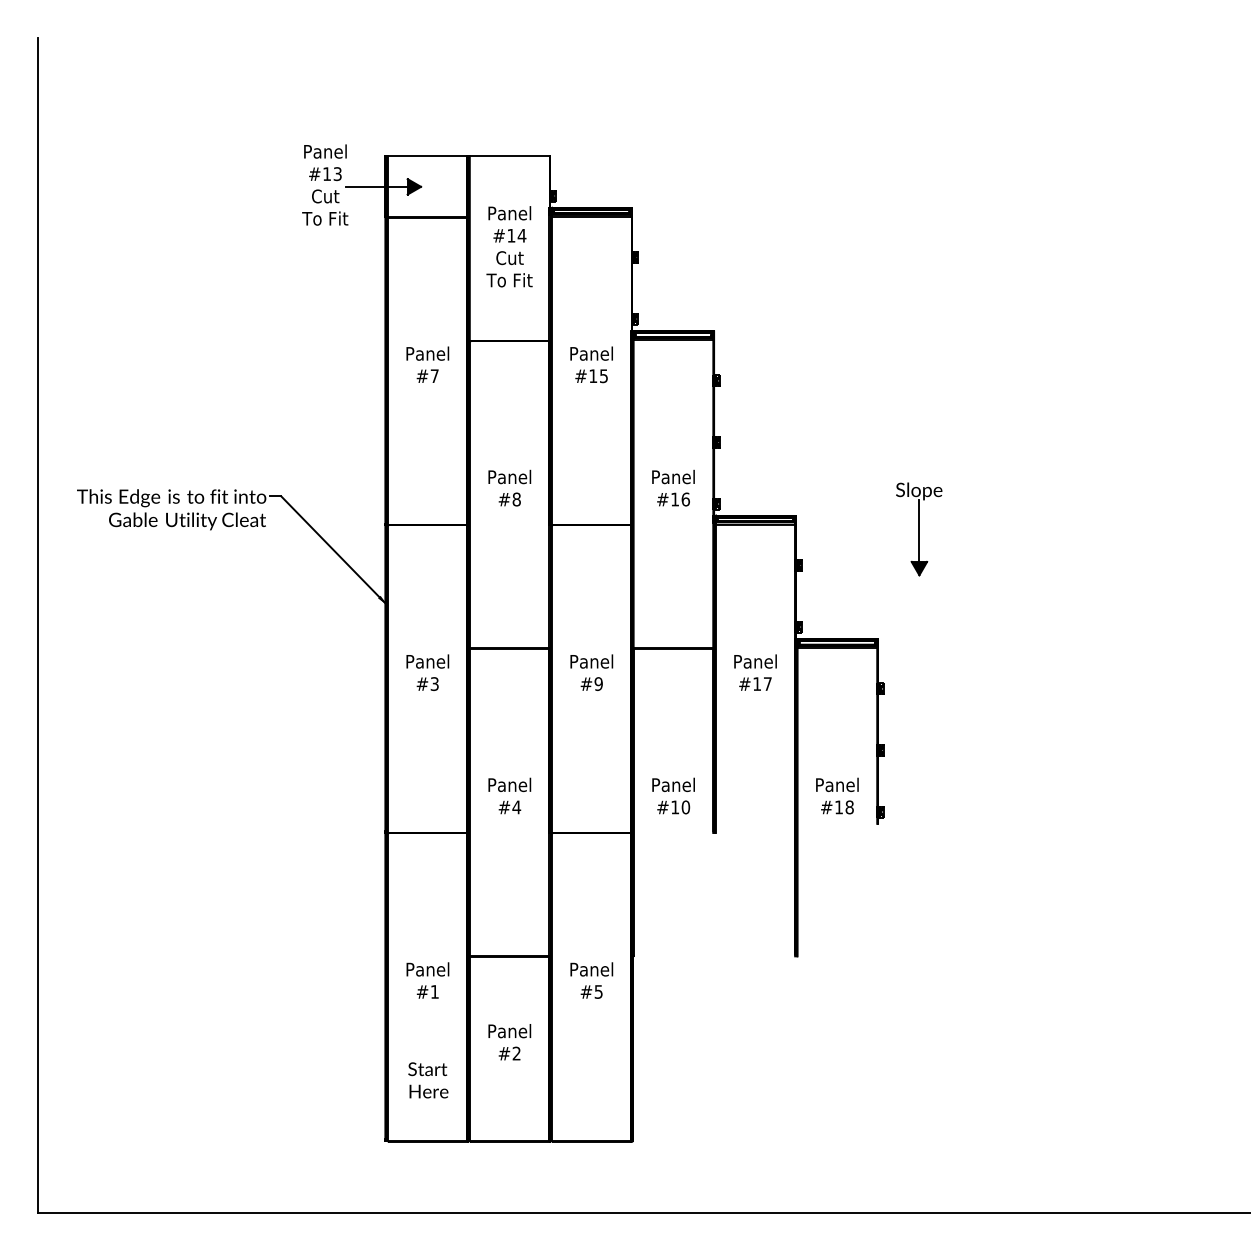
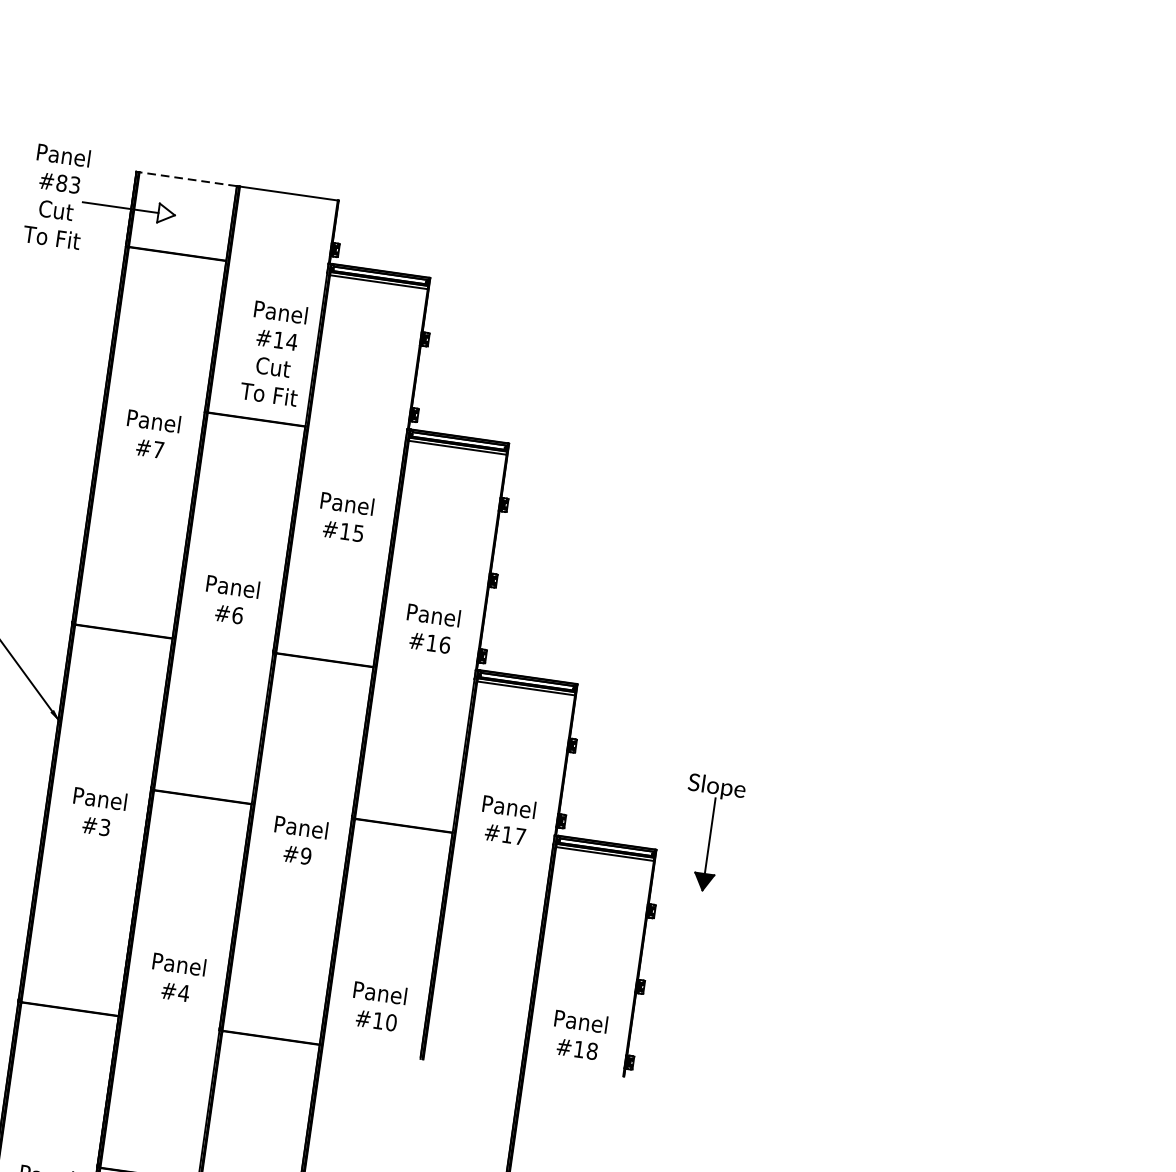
line: (427, 156) -> (188, 179), solid -> dashed
text: (327, 174) -> (62, 183), #13 -> #83
fill: (414, 186) -> (166, 213), removed
text: (509, 246) -> (274, 353), moved
text: (591, 364) -> (345, 516), moved
text: (516, 499) -> (237, 615), #8 -> #6
part: (919, 529) -> (710, 834), moved
text: (755, 672) -> (507, 820), moved

